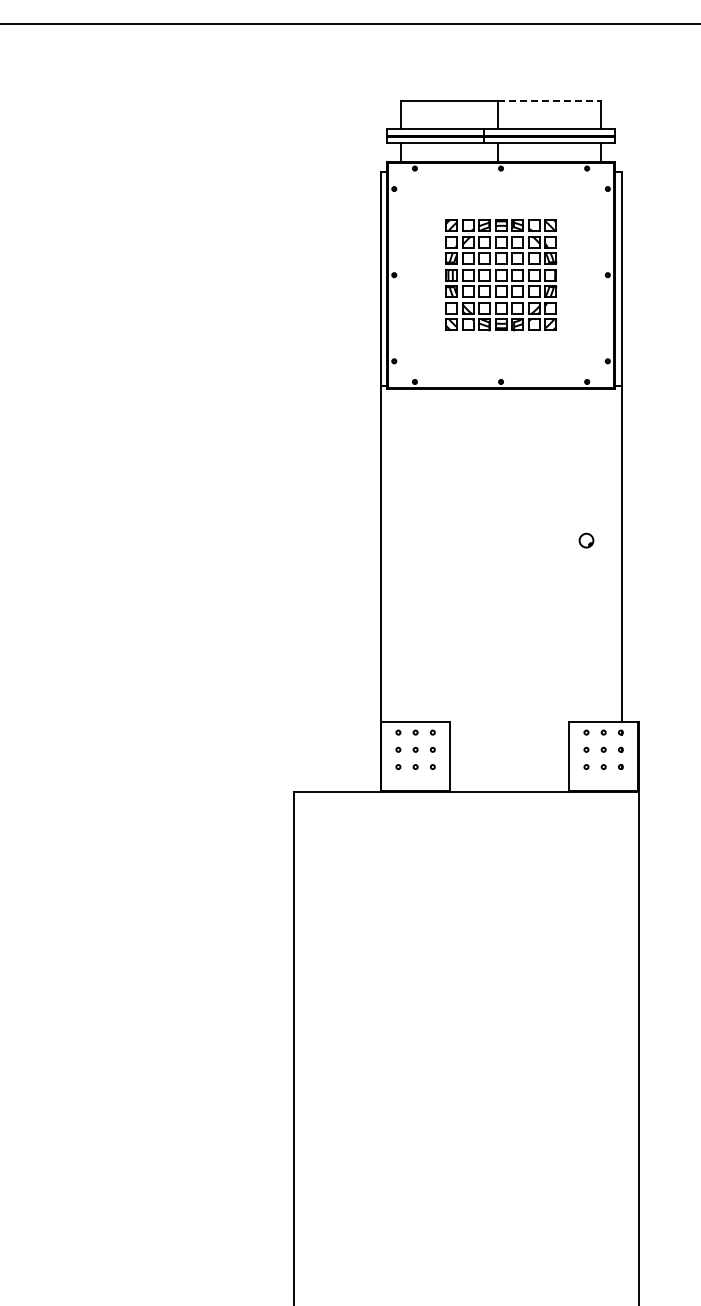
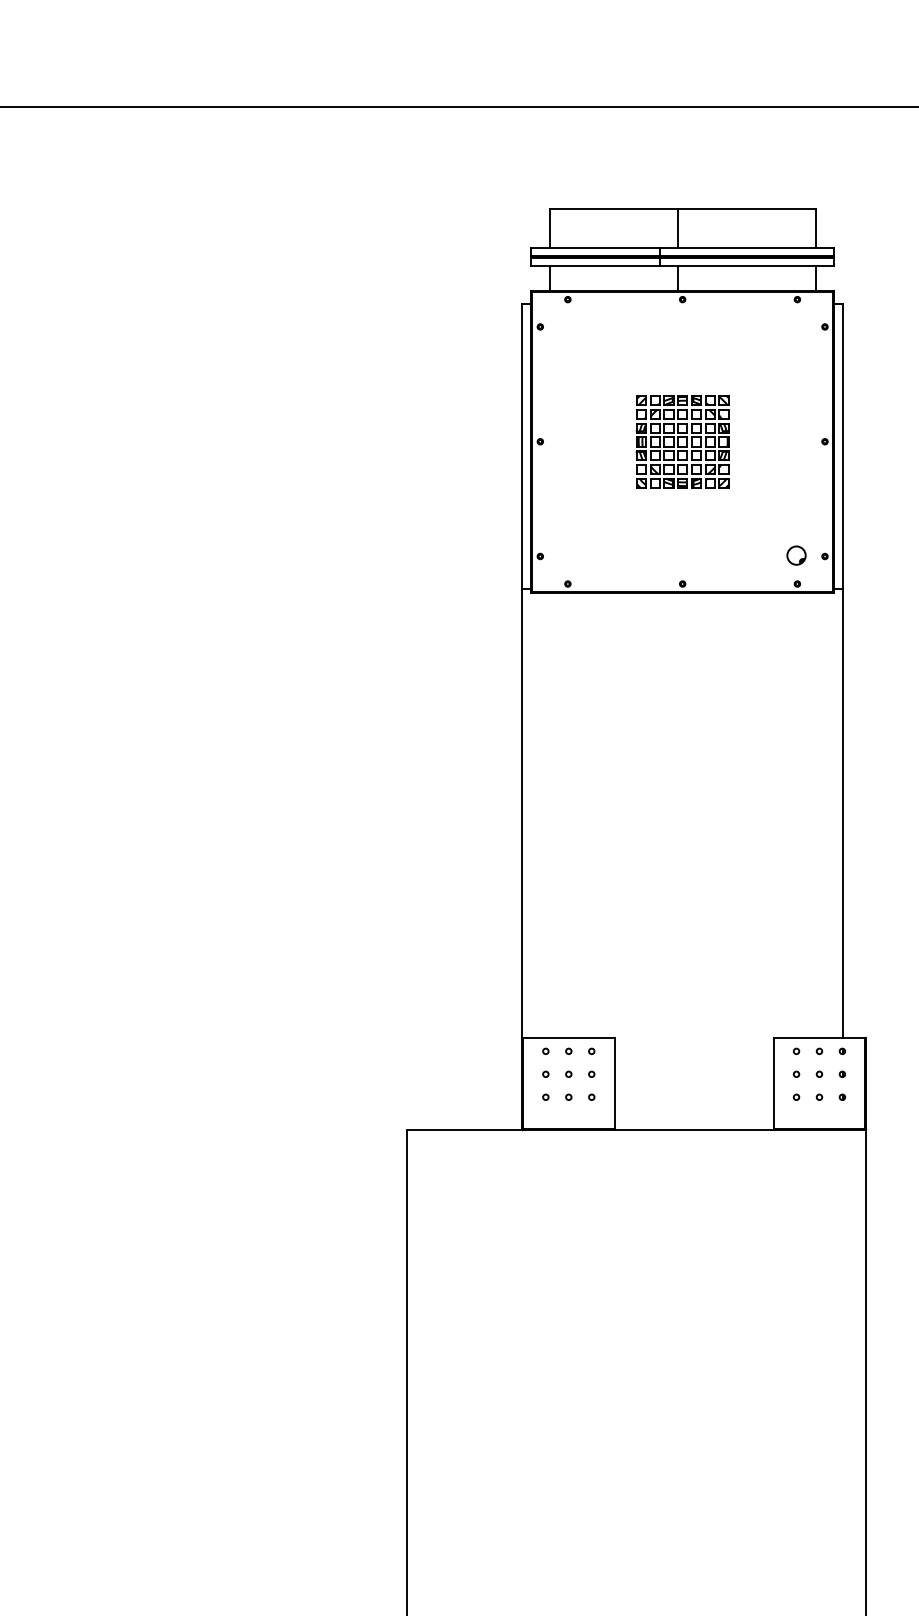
line: (549, 100) -> (747, 208), dashed -> solid
part: (500, 275) -> (681, 442), size x0.62
part: (586, 540) -> (796, 555), moved

